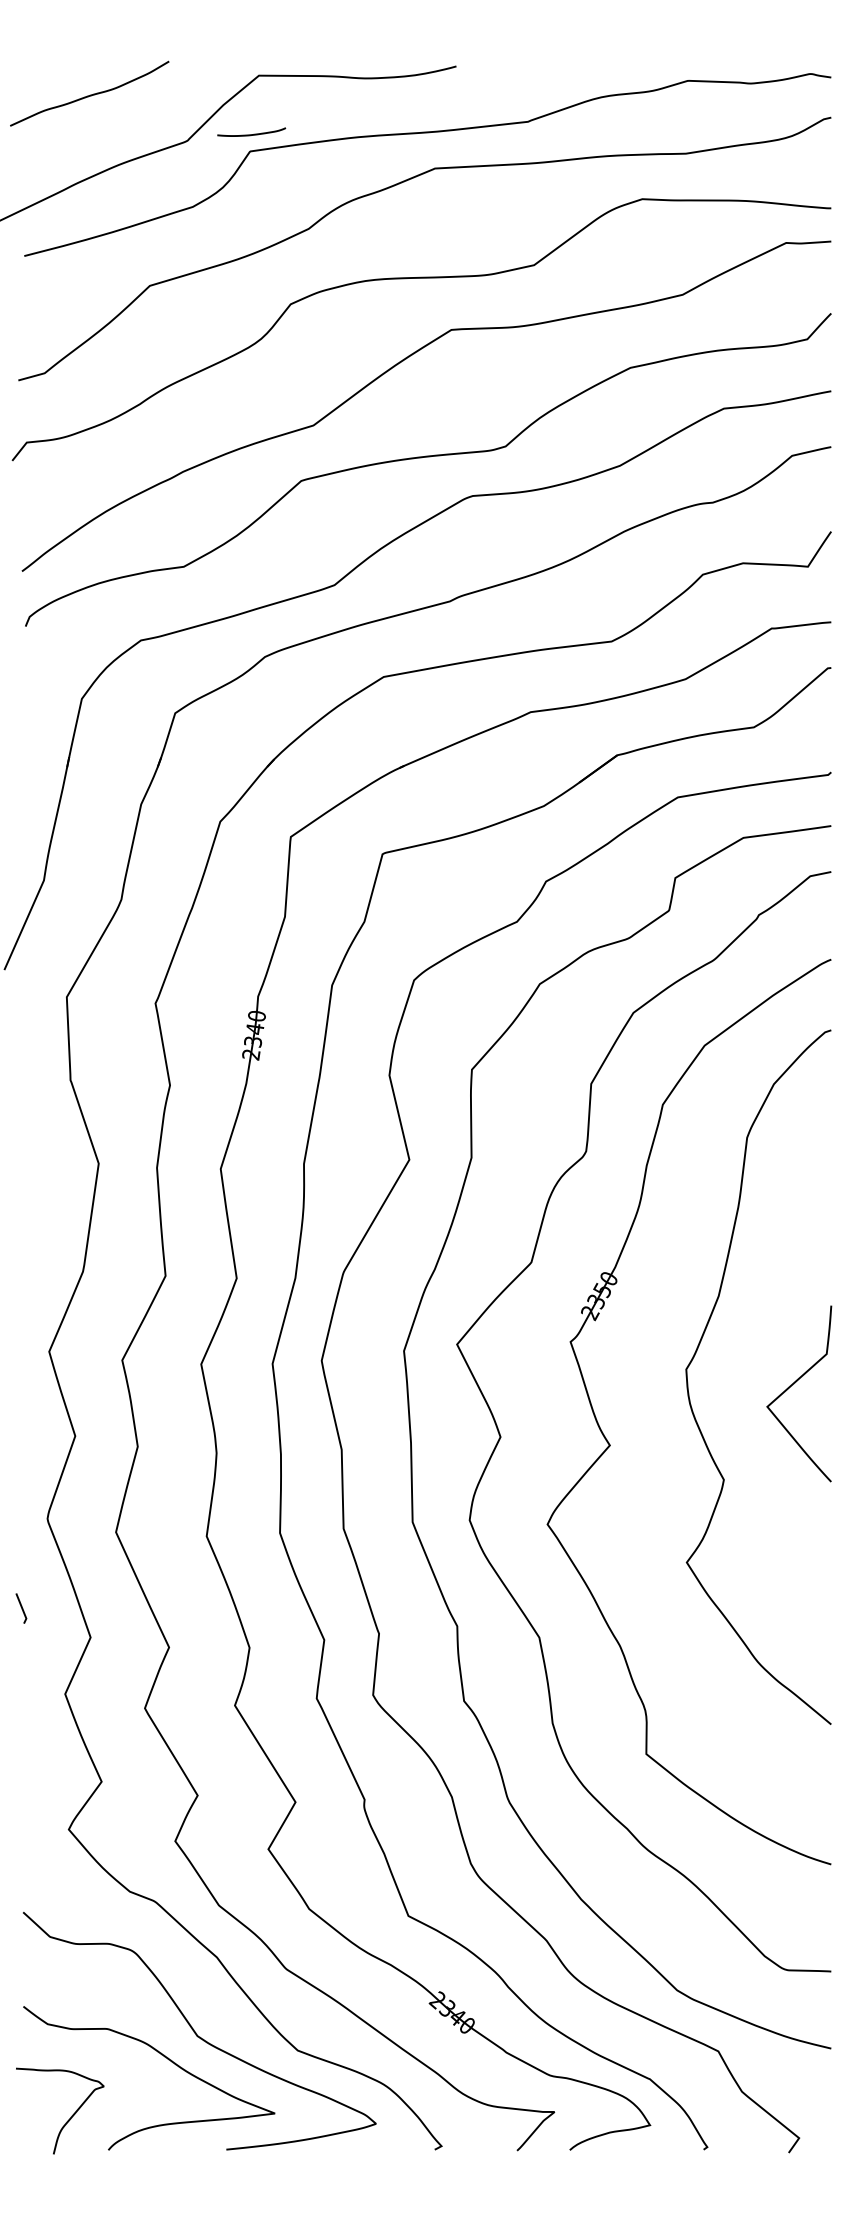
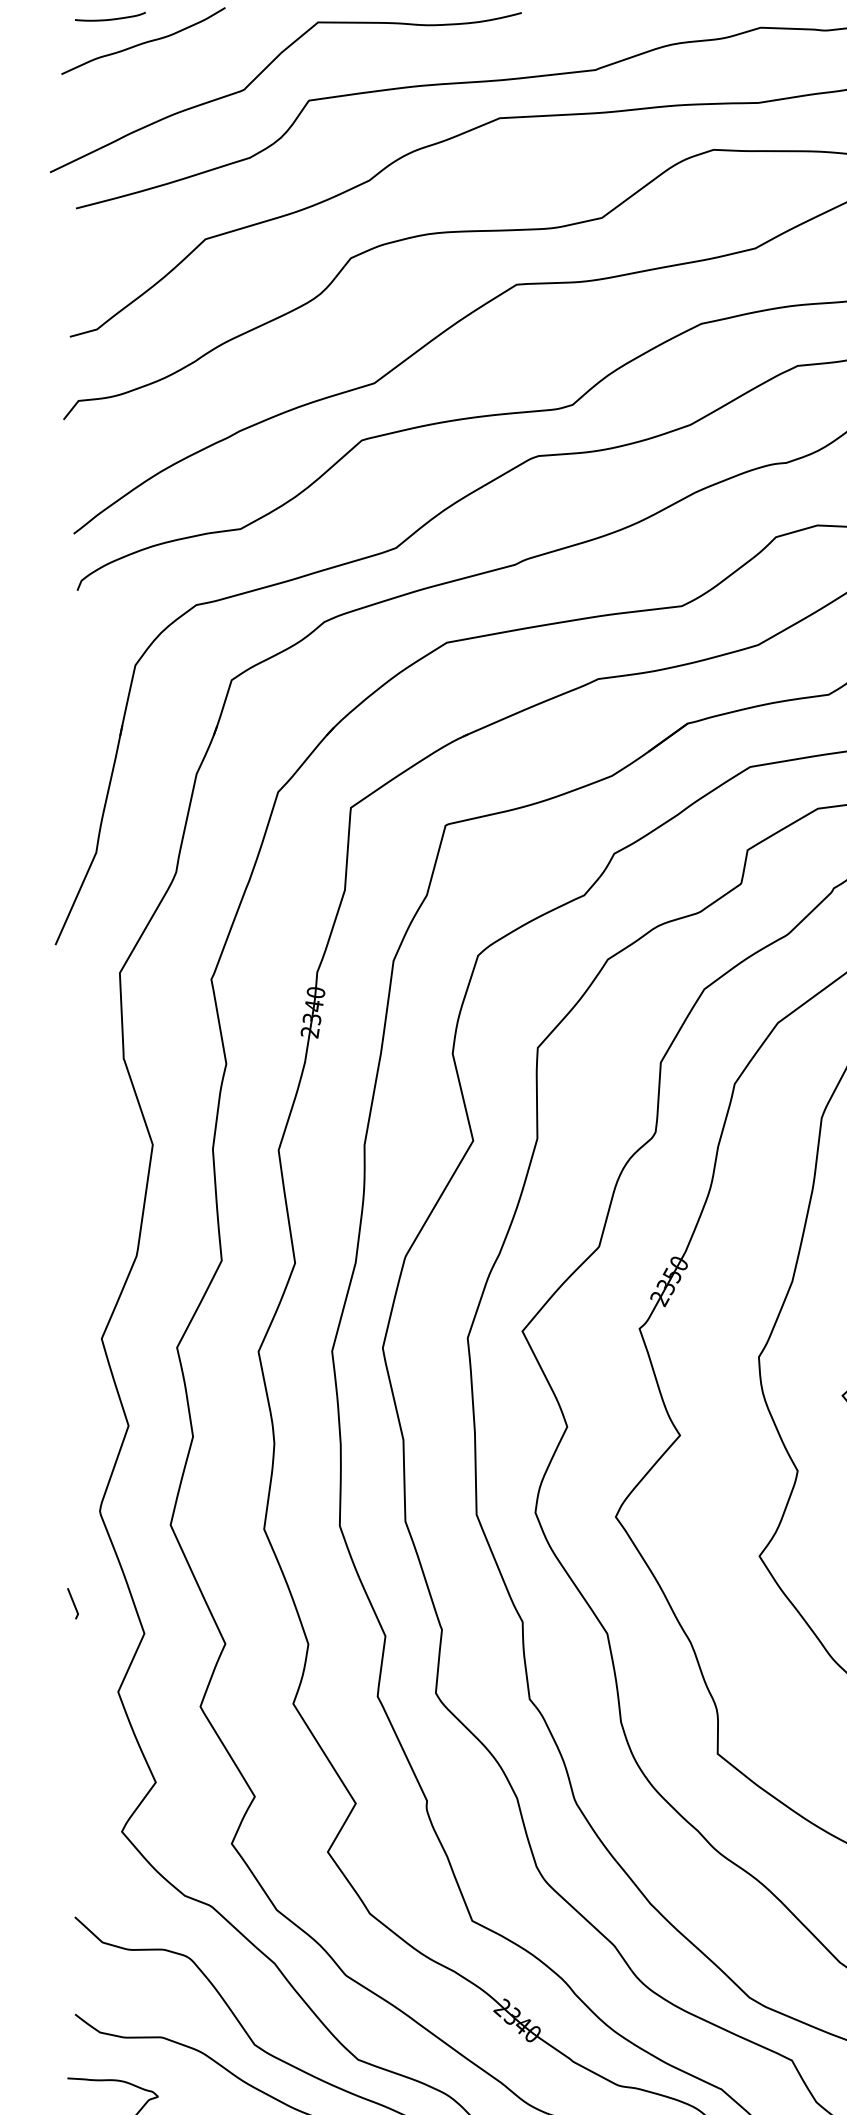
curve: (251, 134) -> (110, 19), moved

